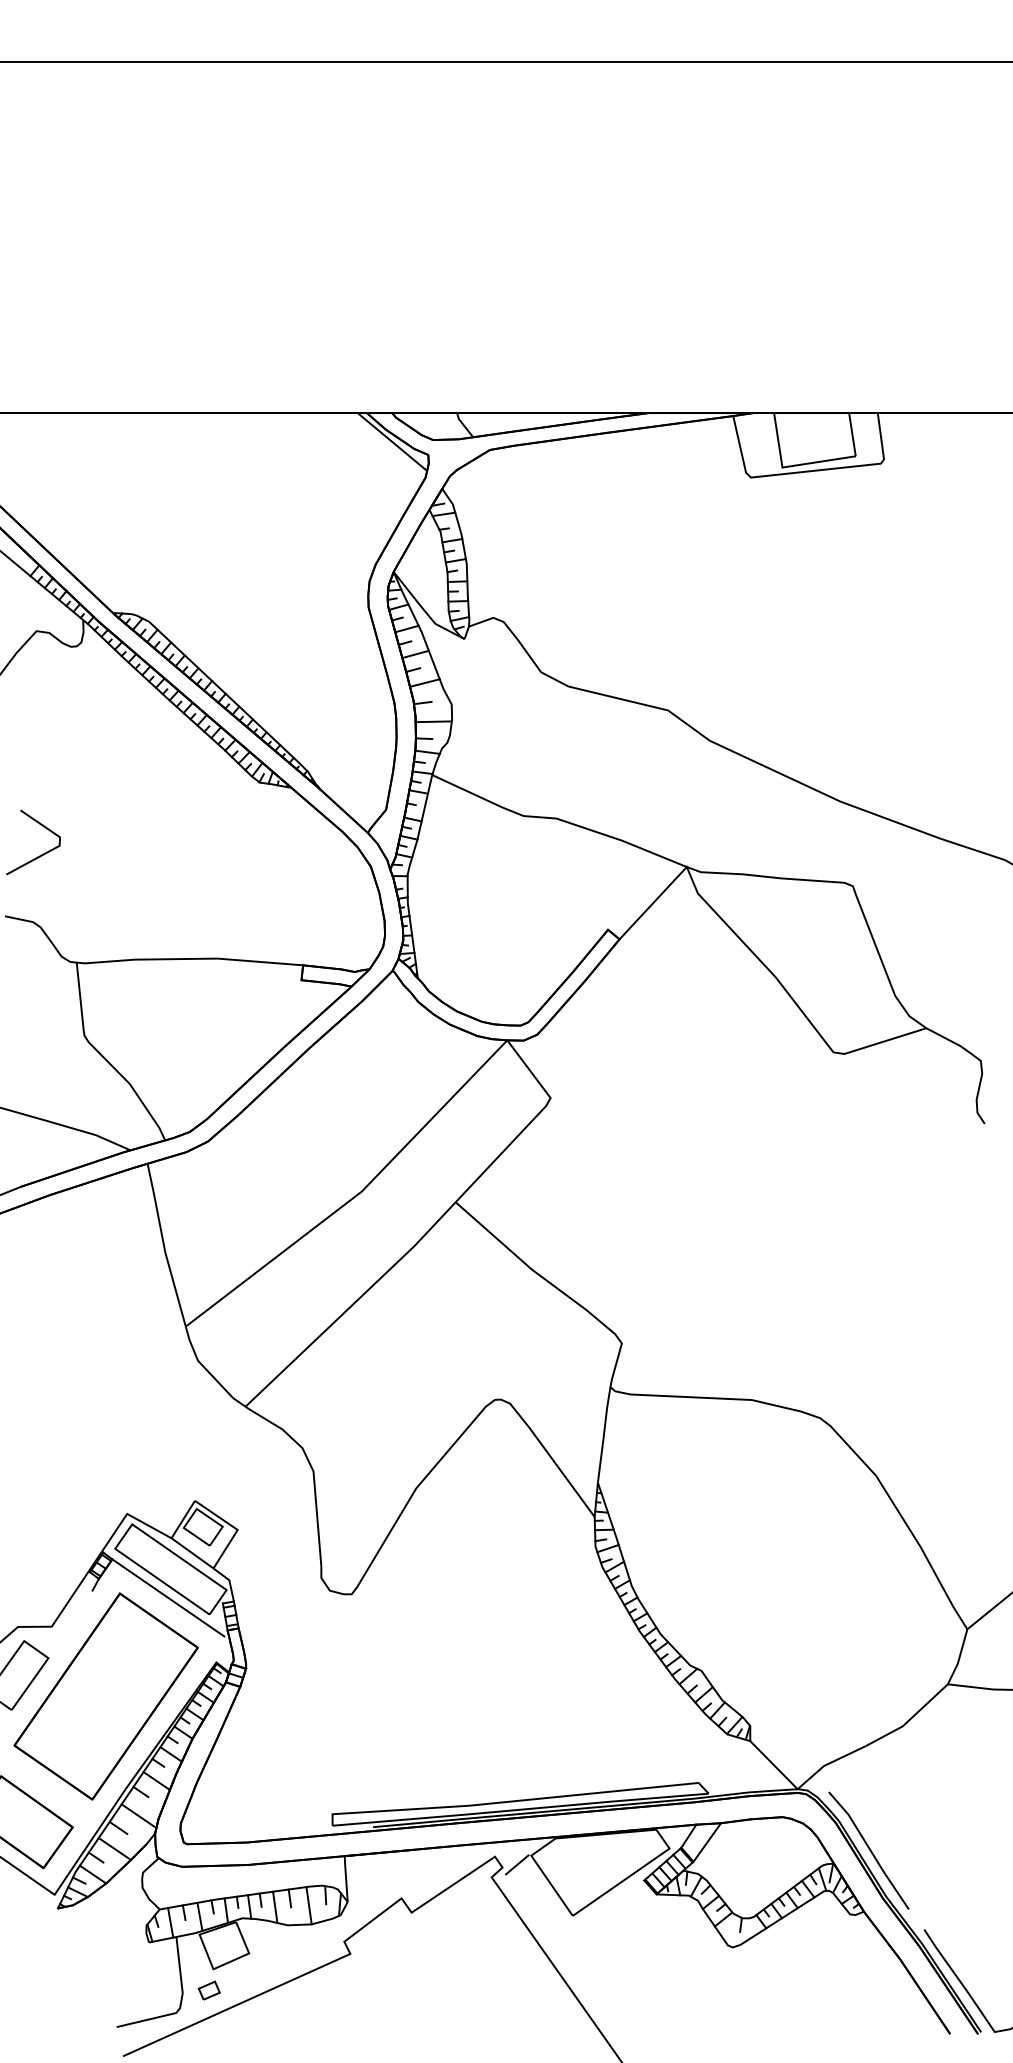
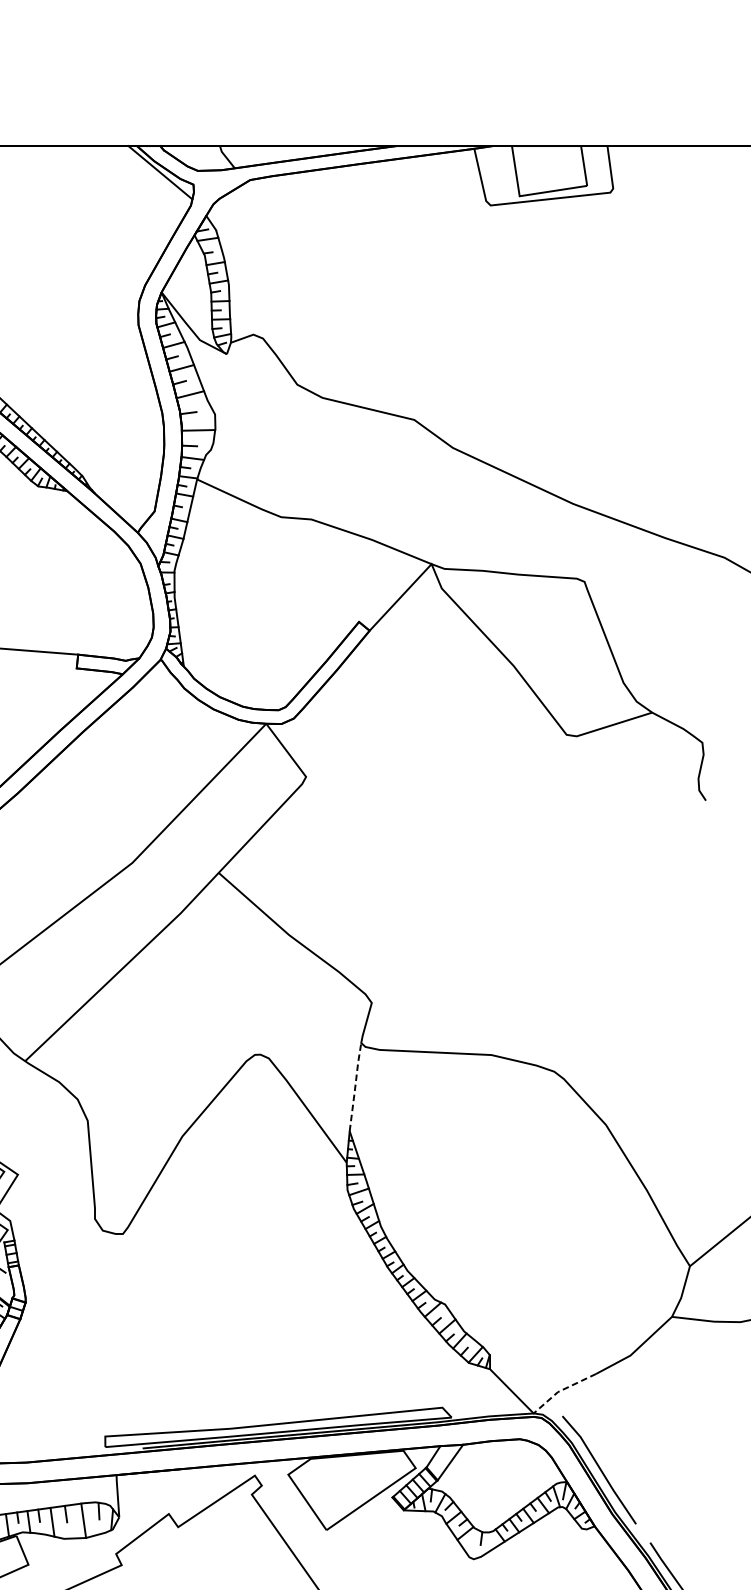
line: (604, 1434) -> (355, 1086), solid -> dashed
line: (827, 1764) -> (561, 1390), solid -> dashed
line: (517, 1864) -> (275, 1482), removed

